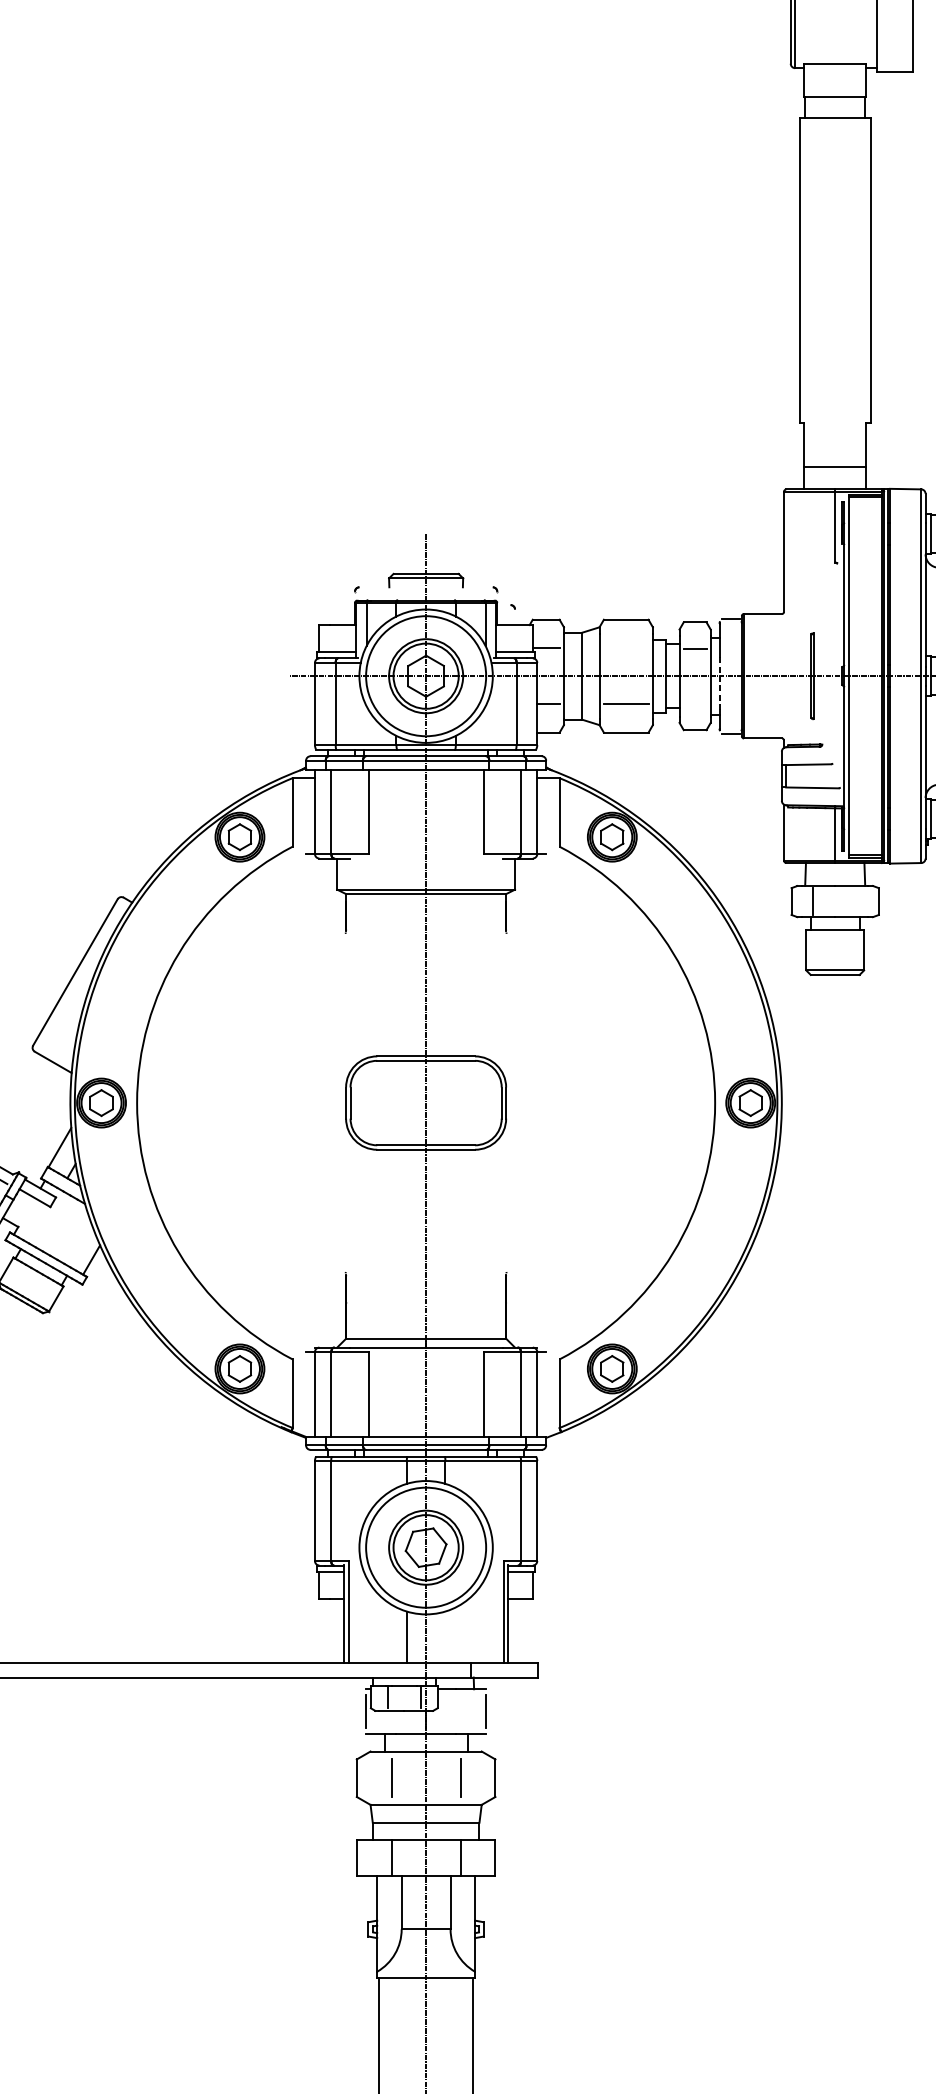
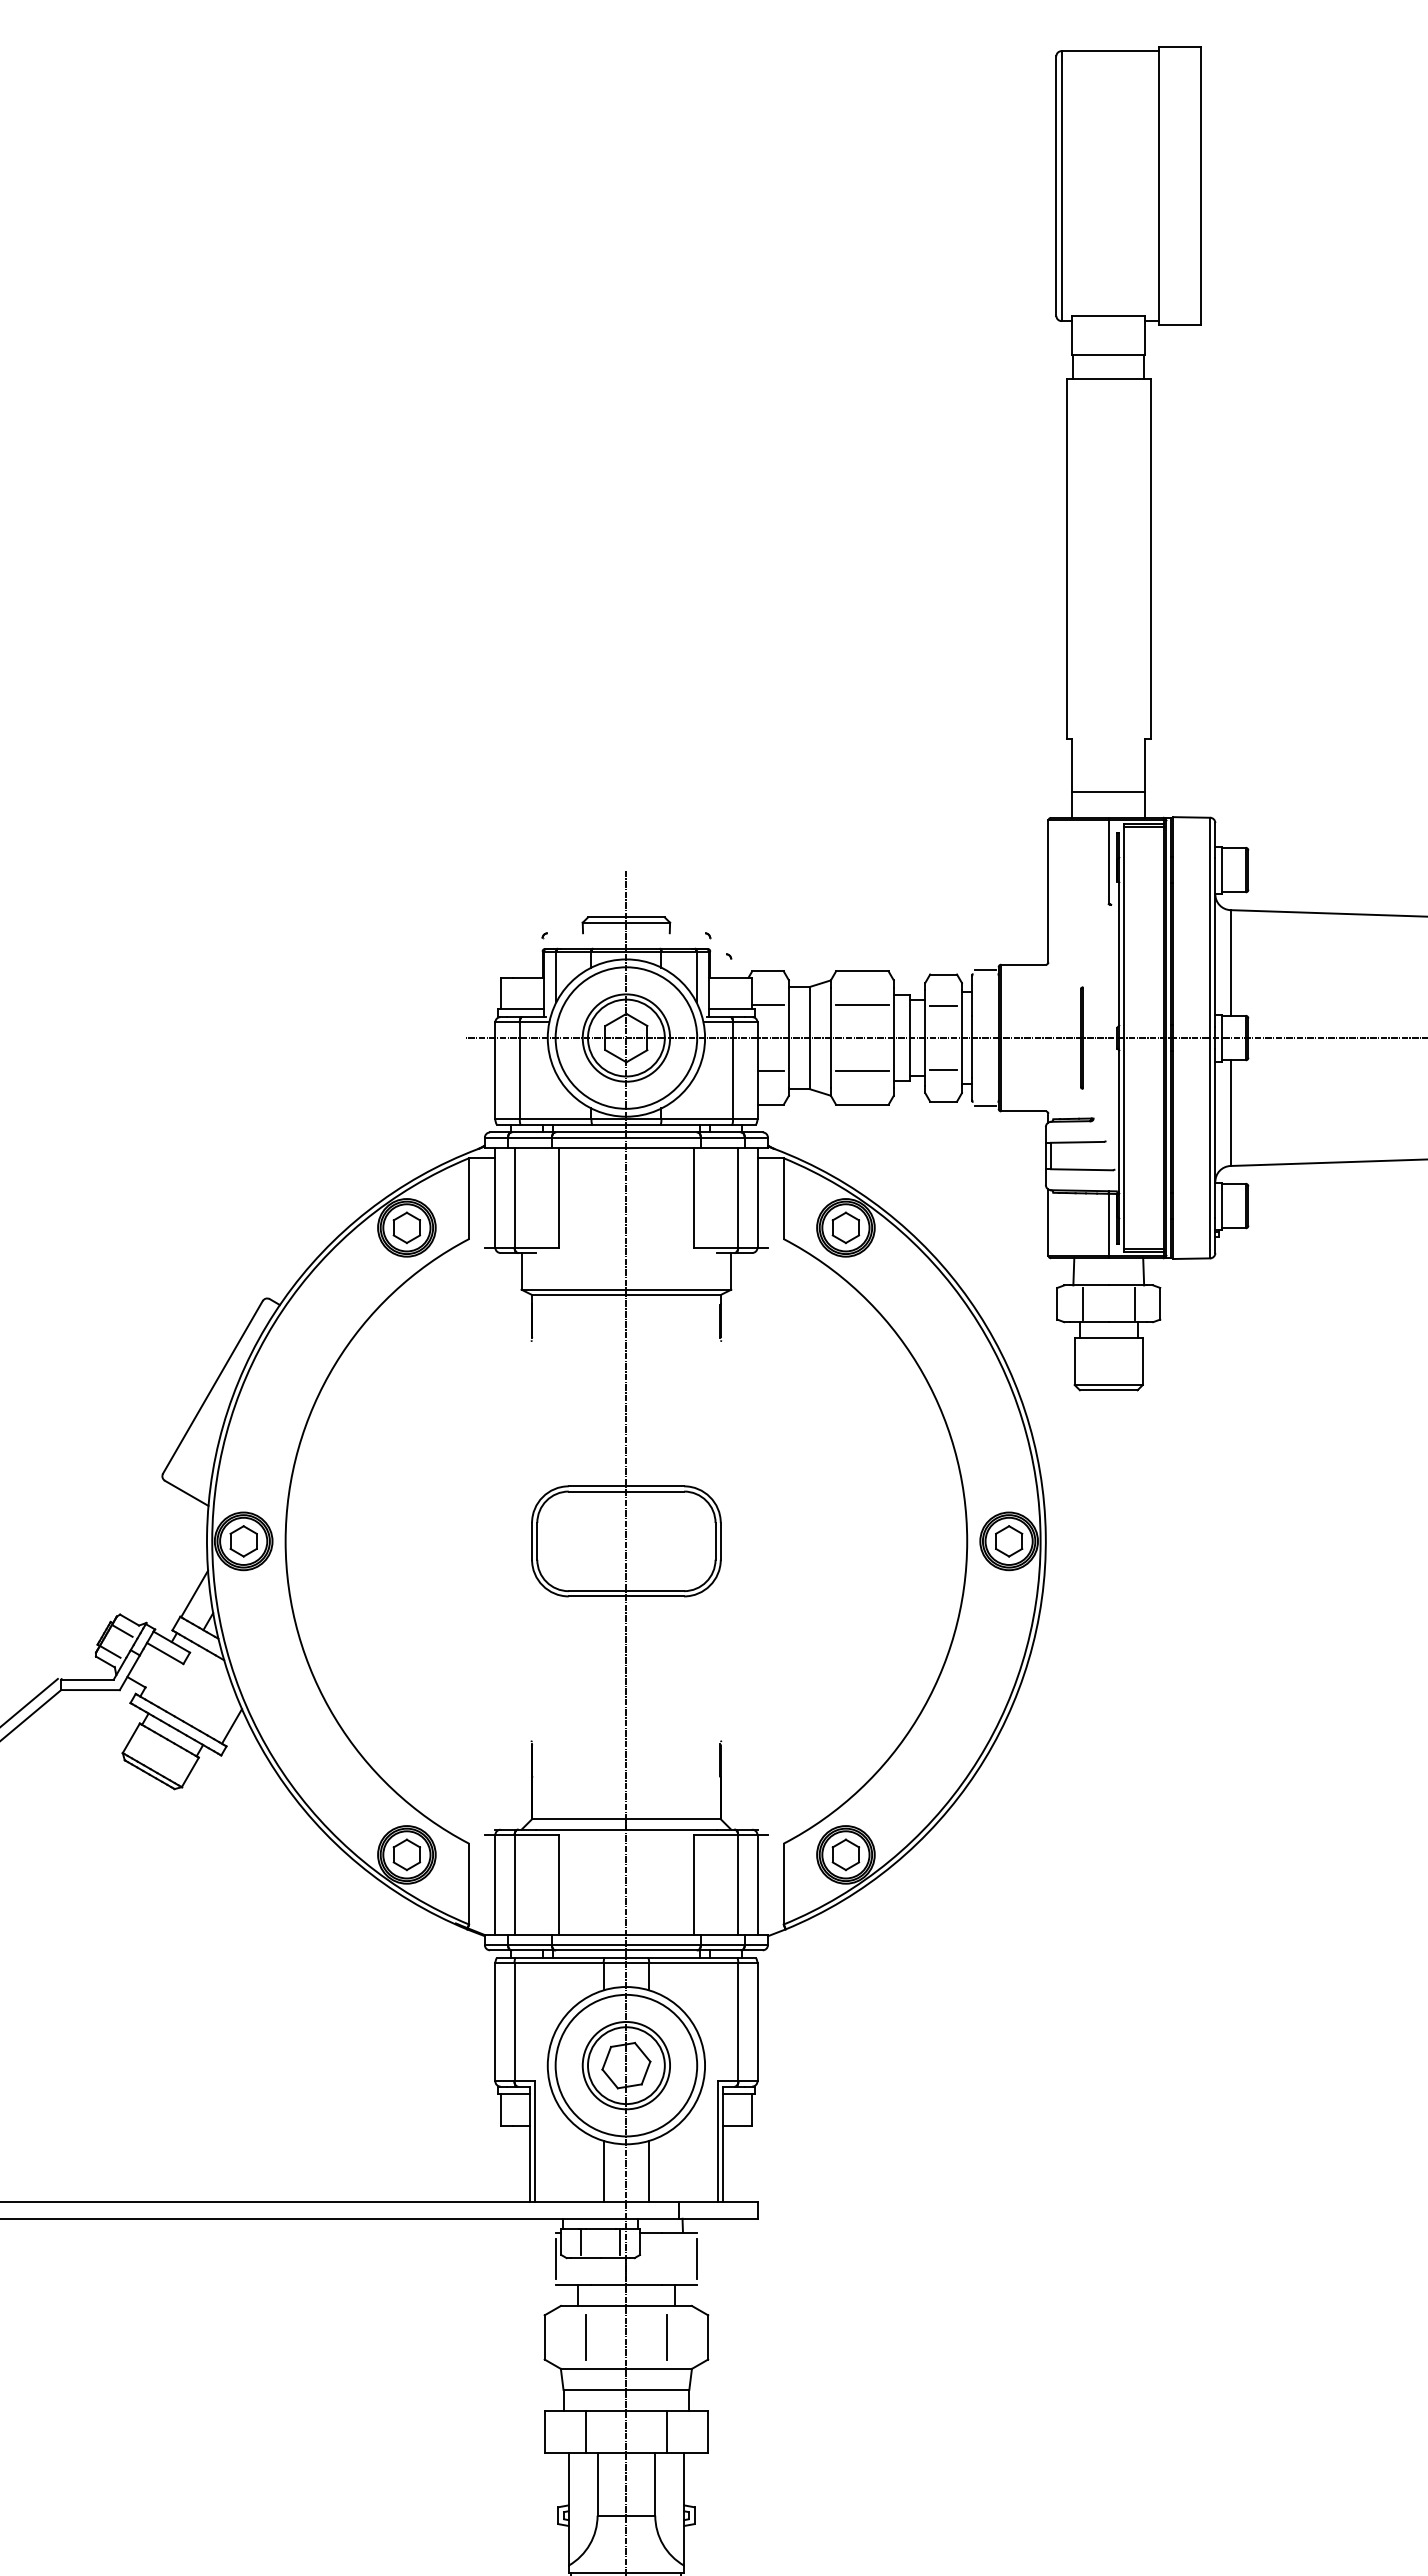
line: (626, 647) -> (862, 1004), added
line: (719, 683) -> (972, 1046), dashed -> solid
line: (695, 702) -> (943, 1069), added
line: (857, 901) -> (1134, 1303), added
line: (445, 1636) -> (649, 2170), added

